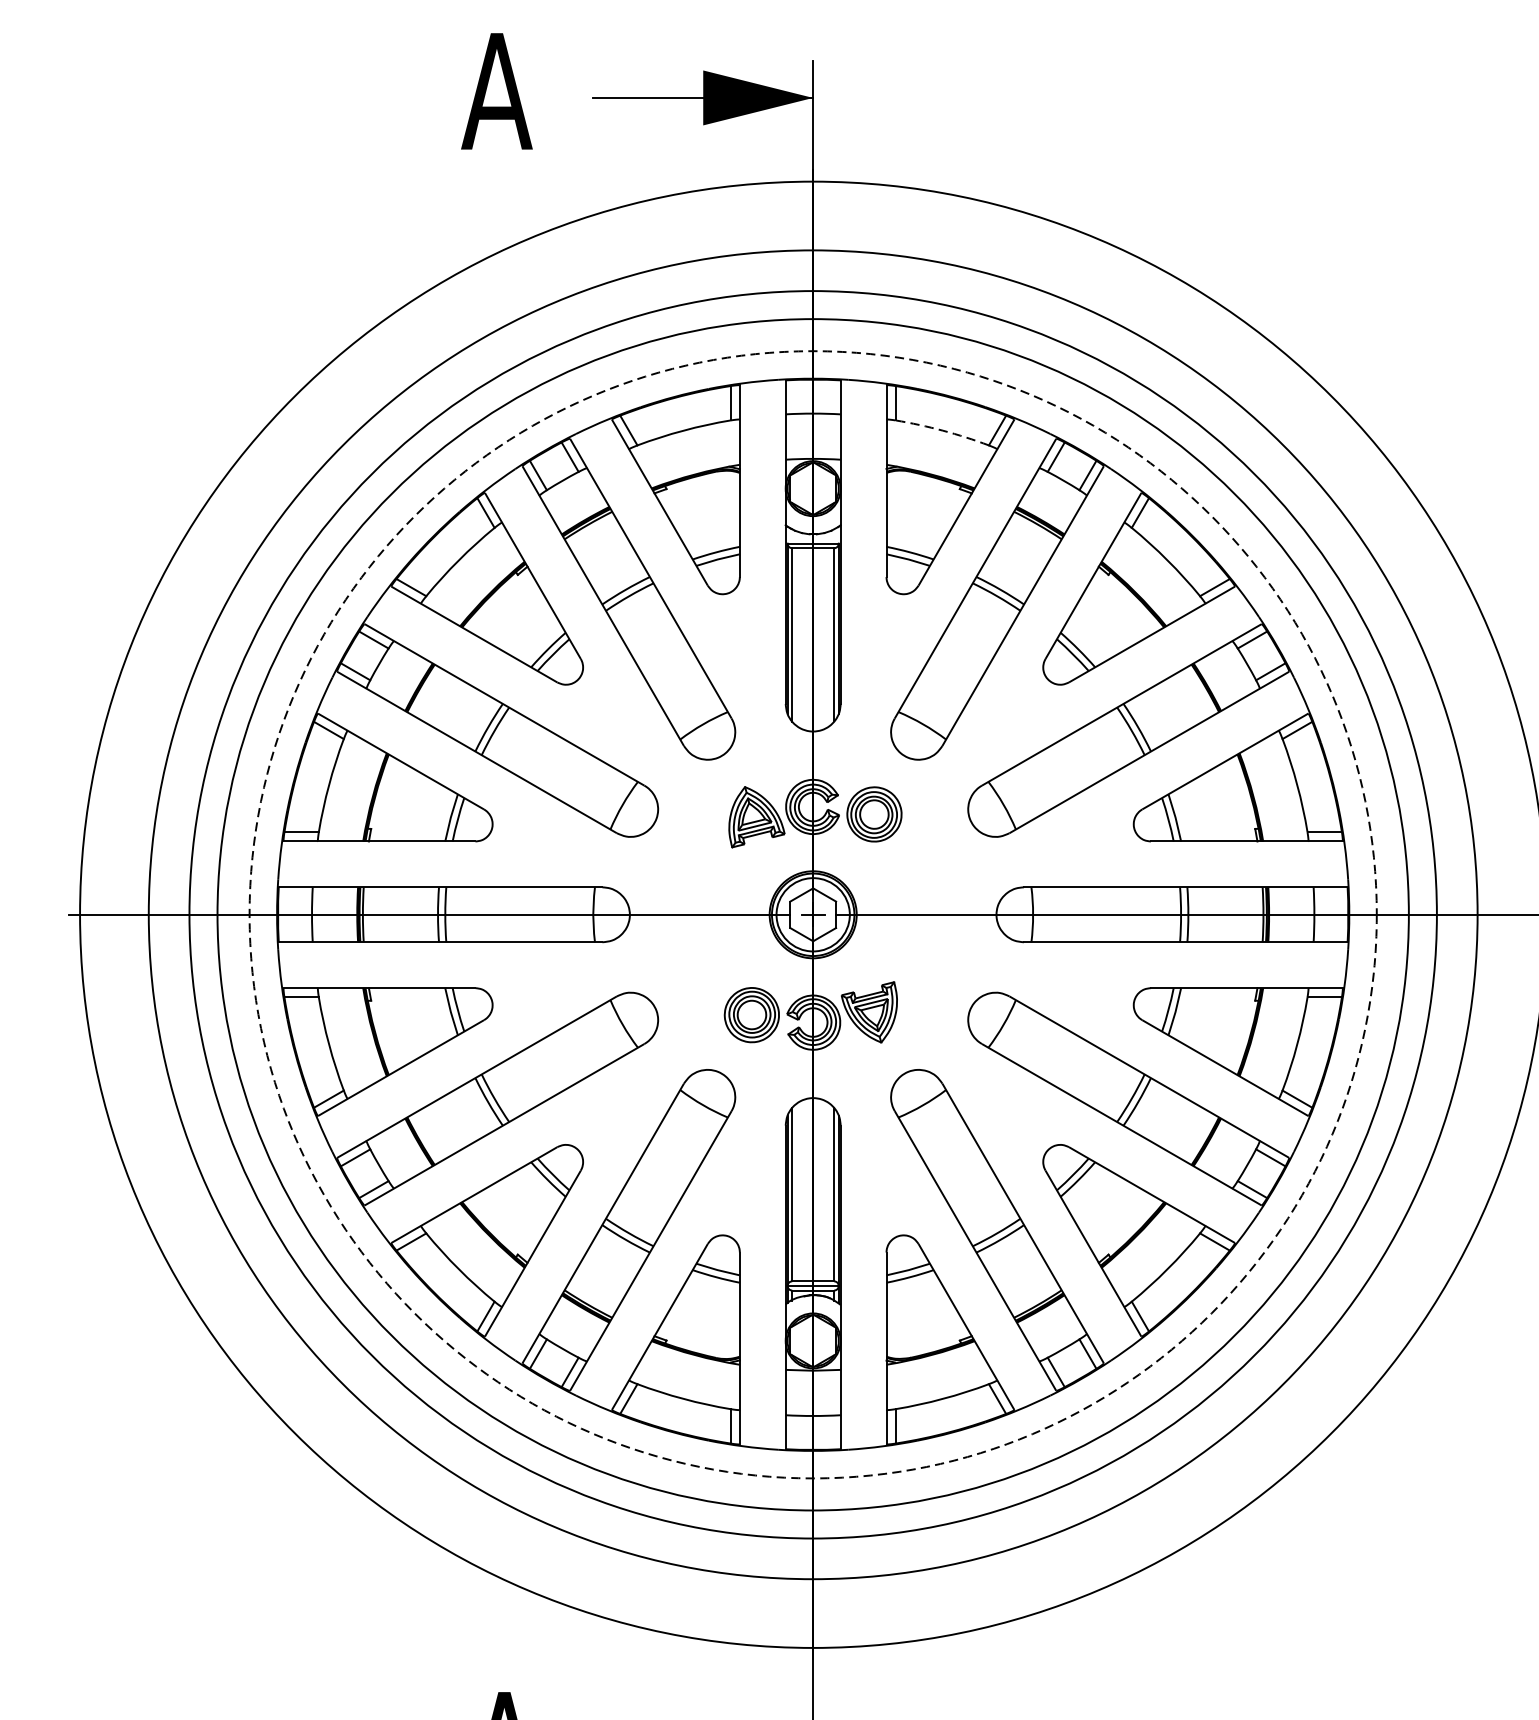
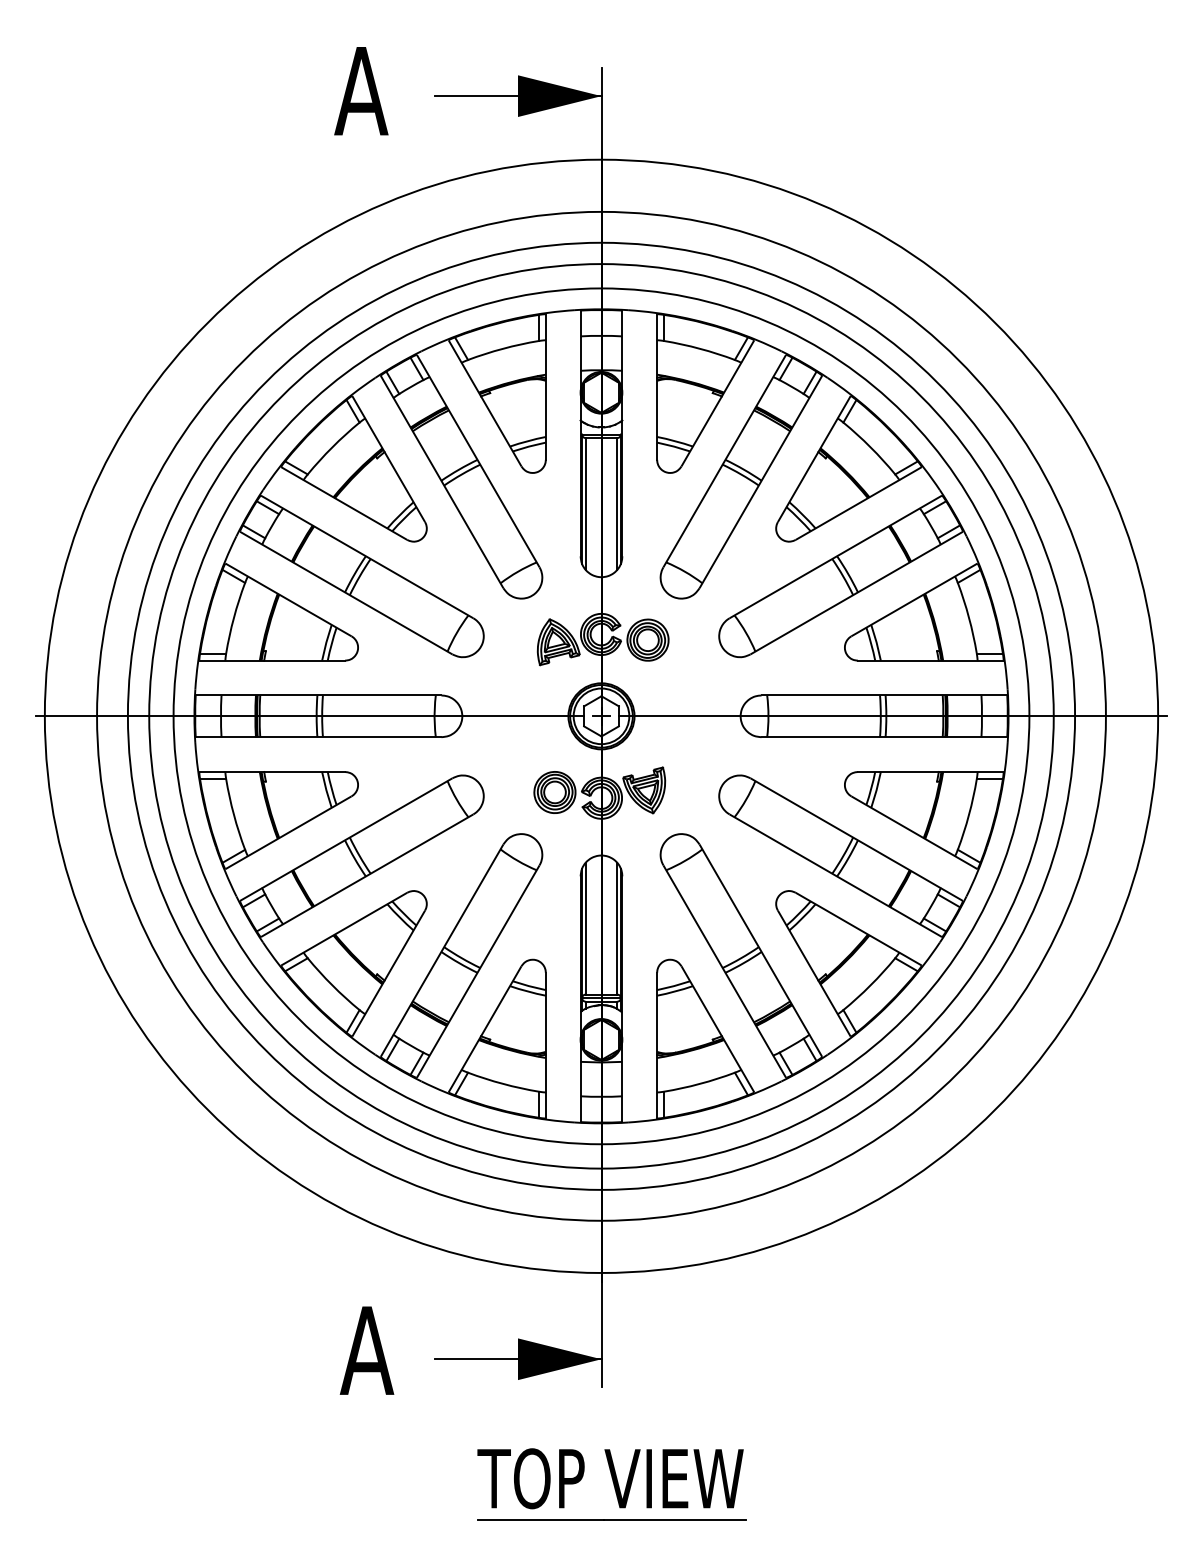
arc: (942, 430) -> (699, 348), dashed -> solid
circle: (813, 915) -> (601, 716), dashed -> solid

